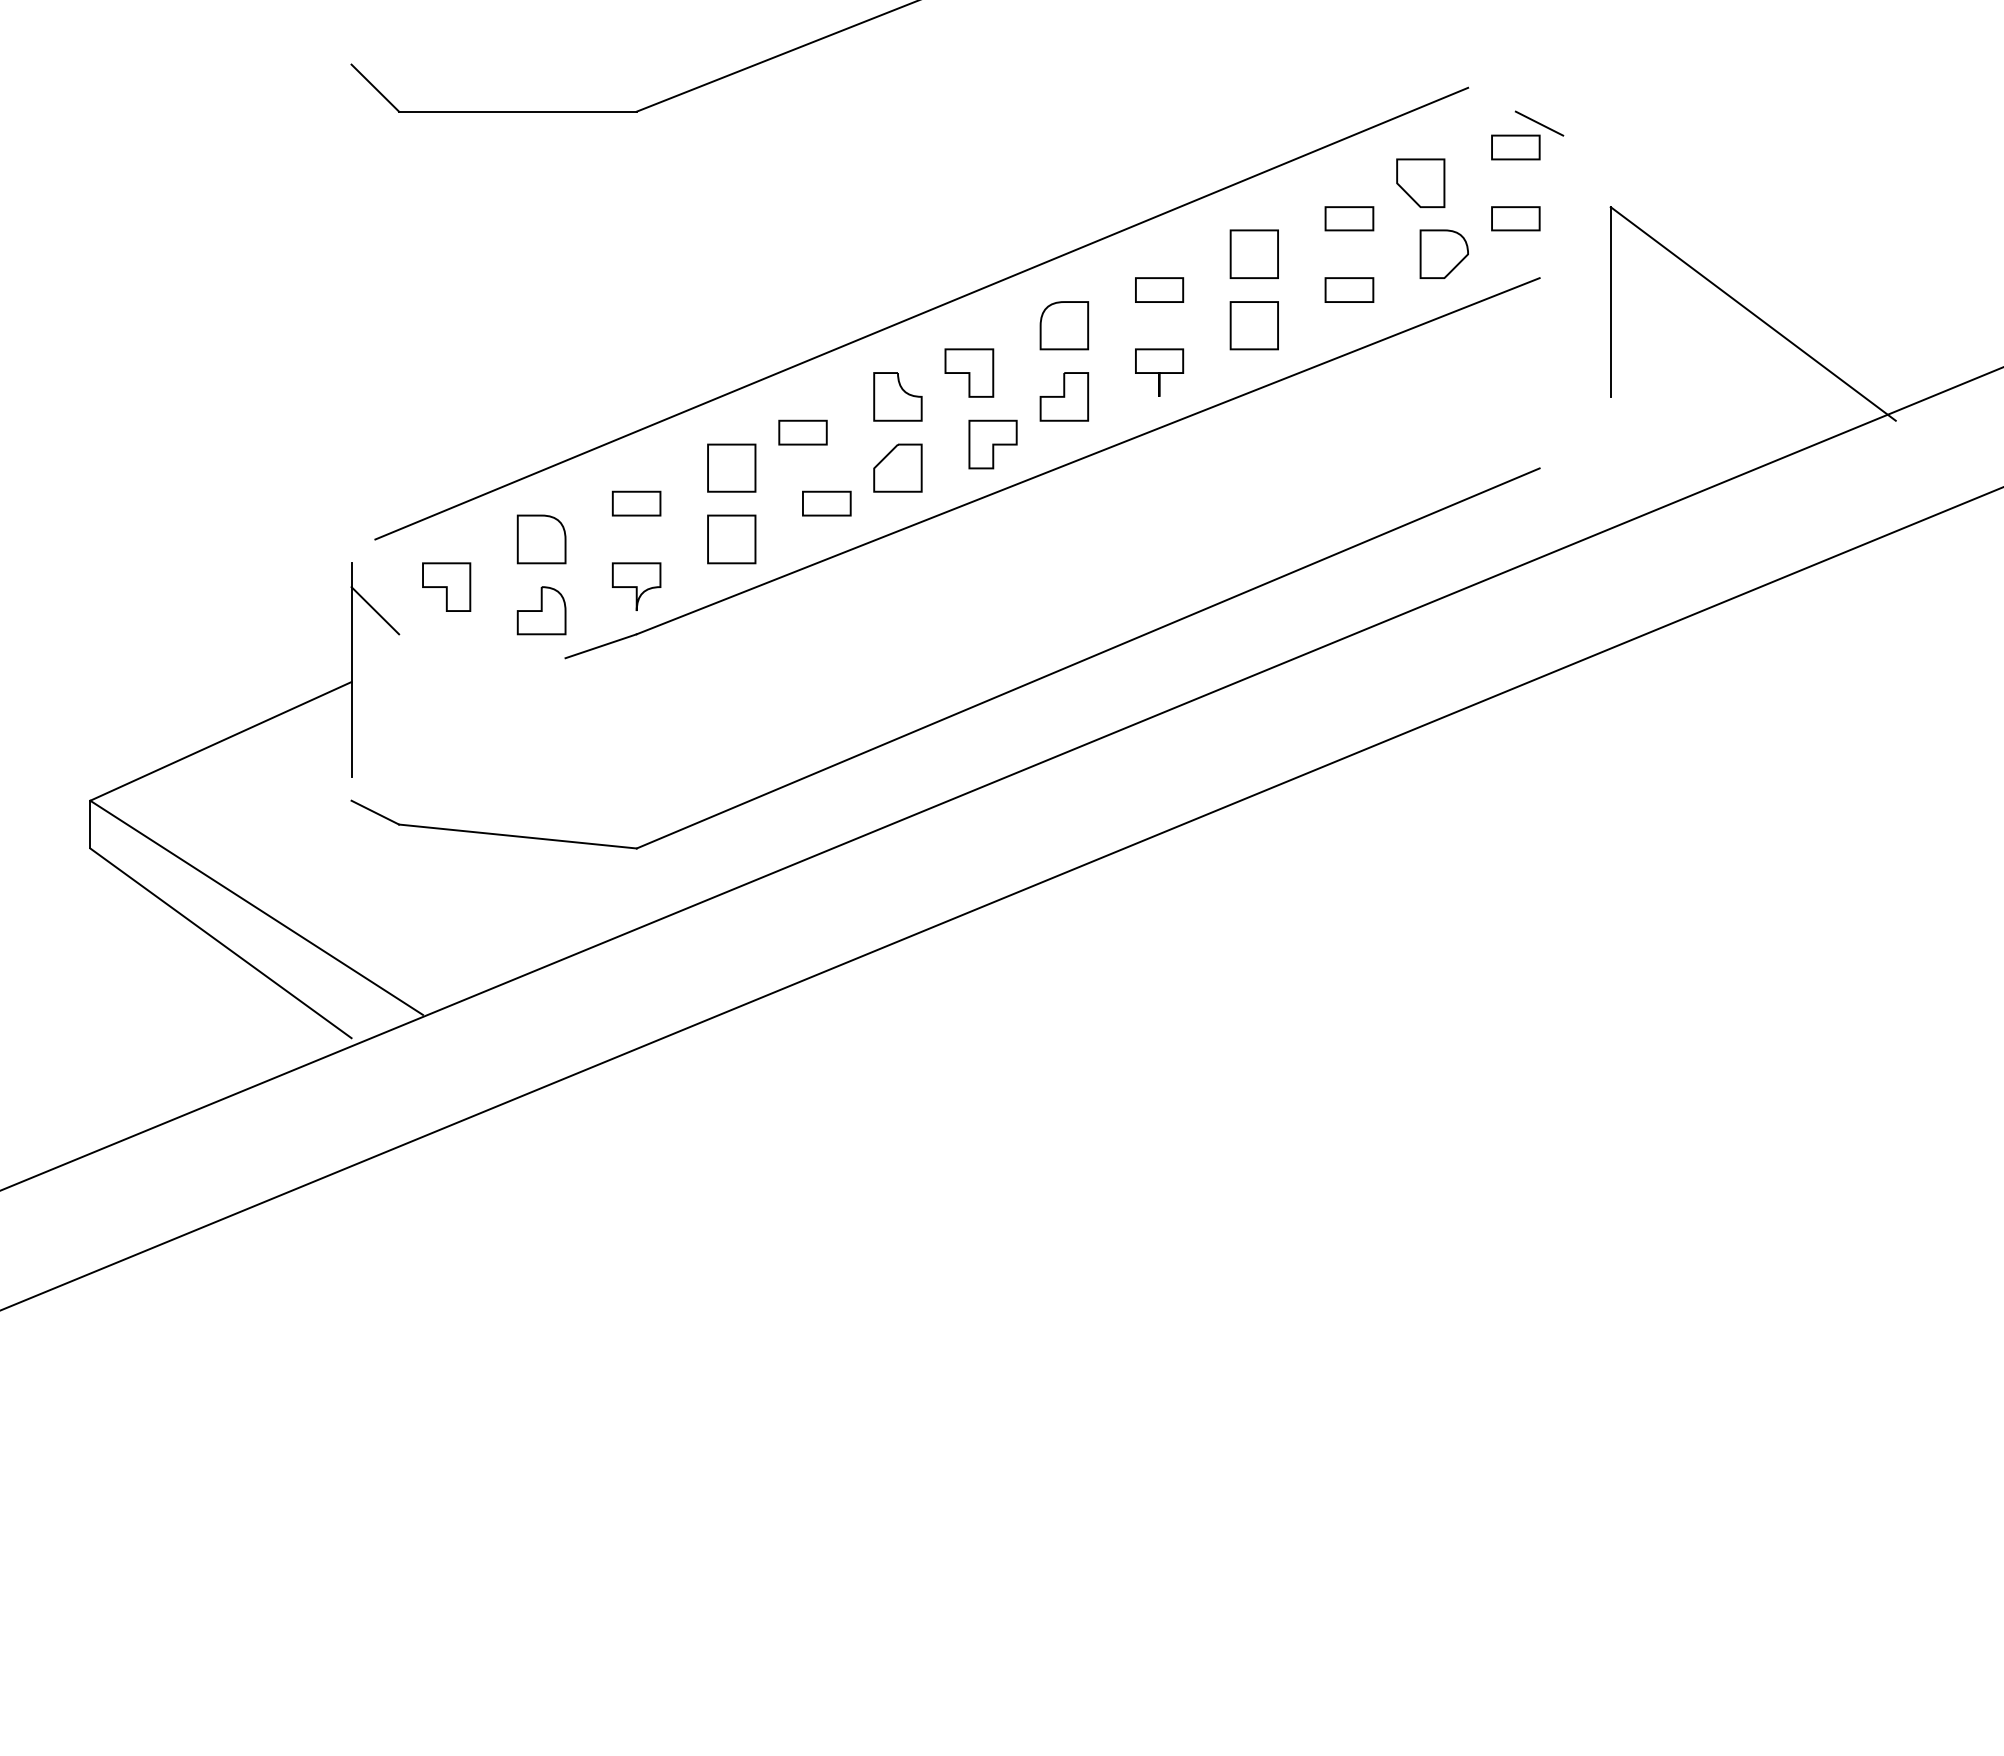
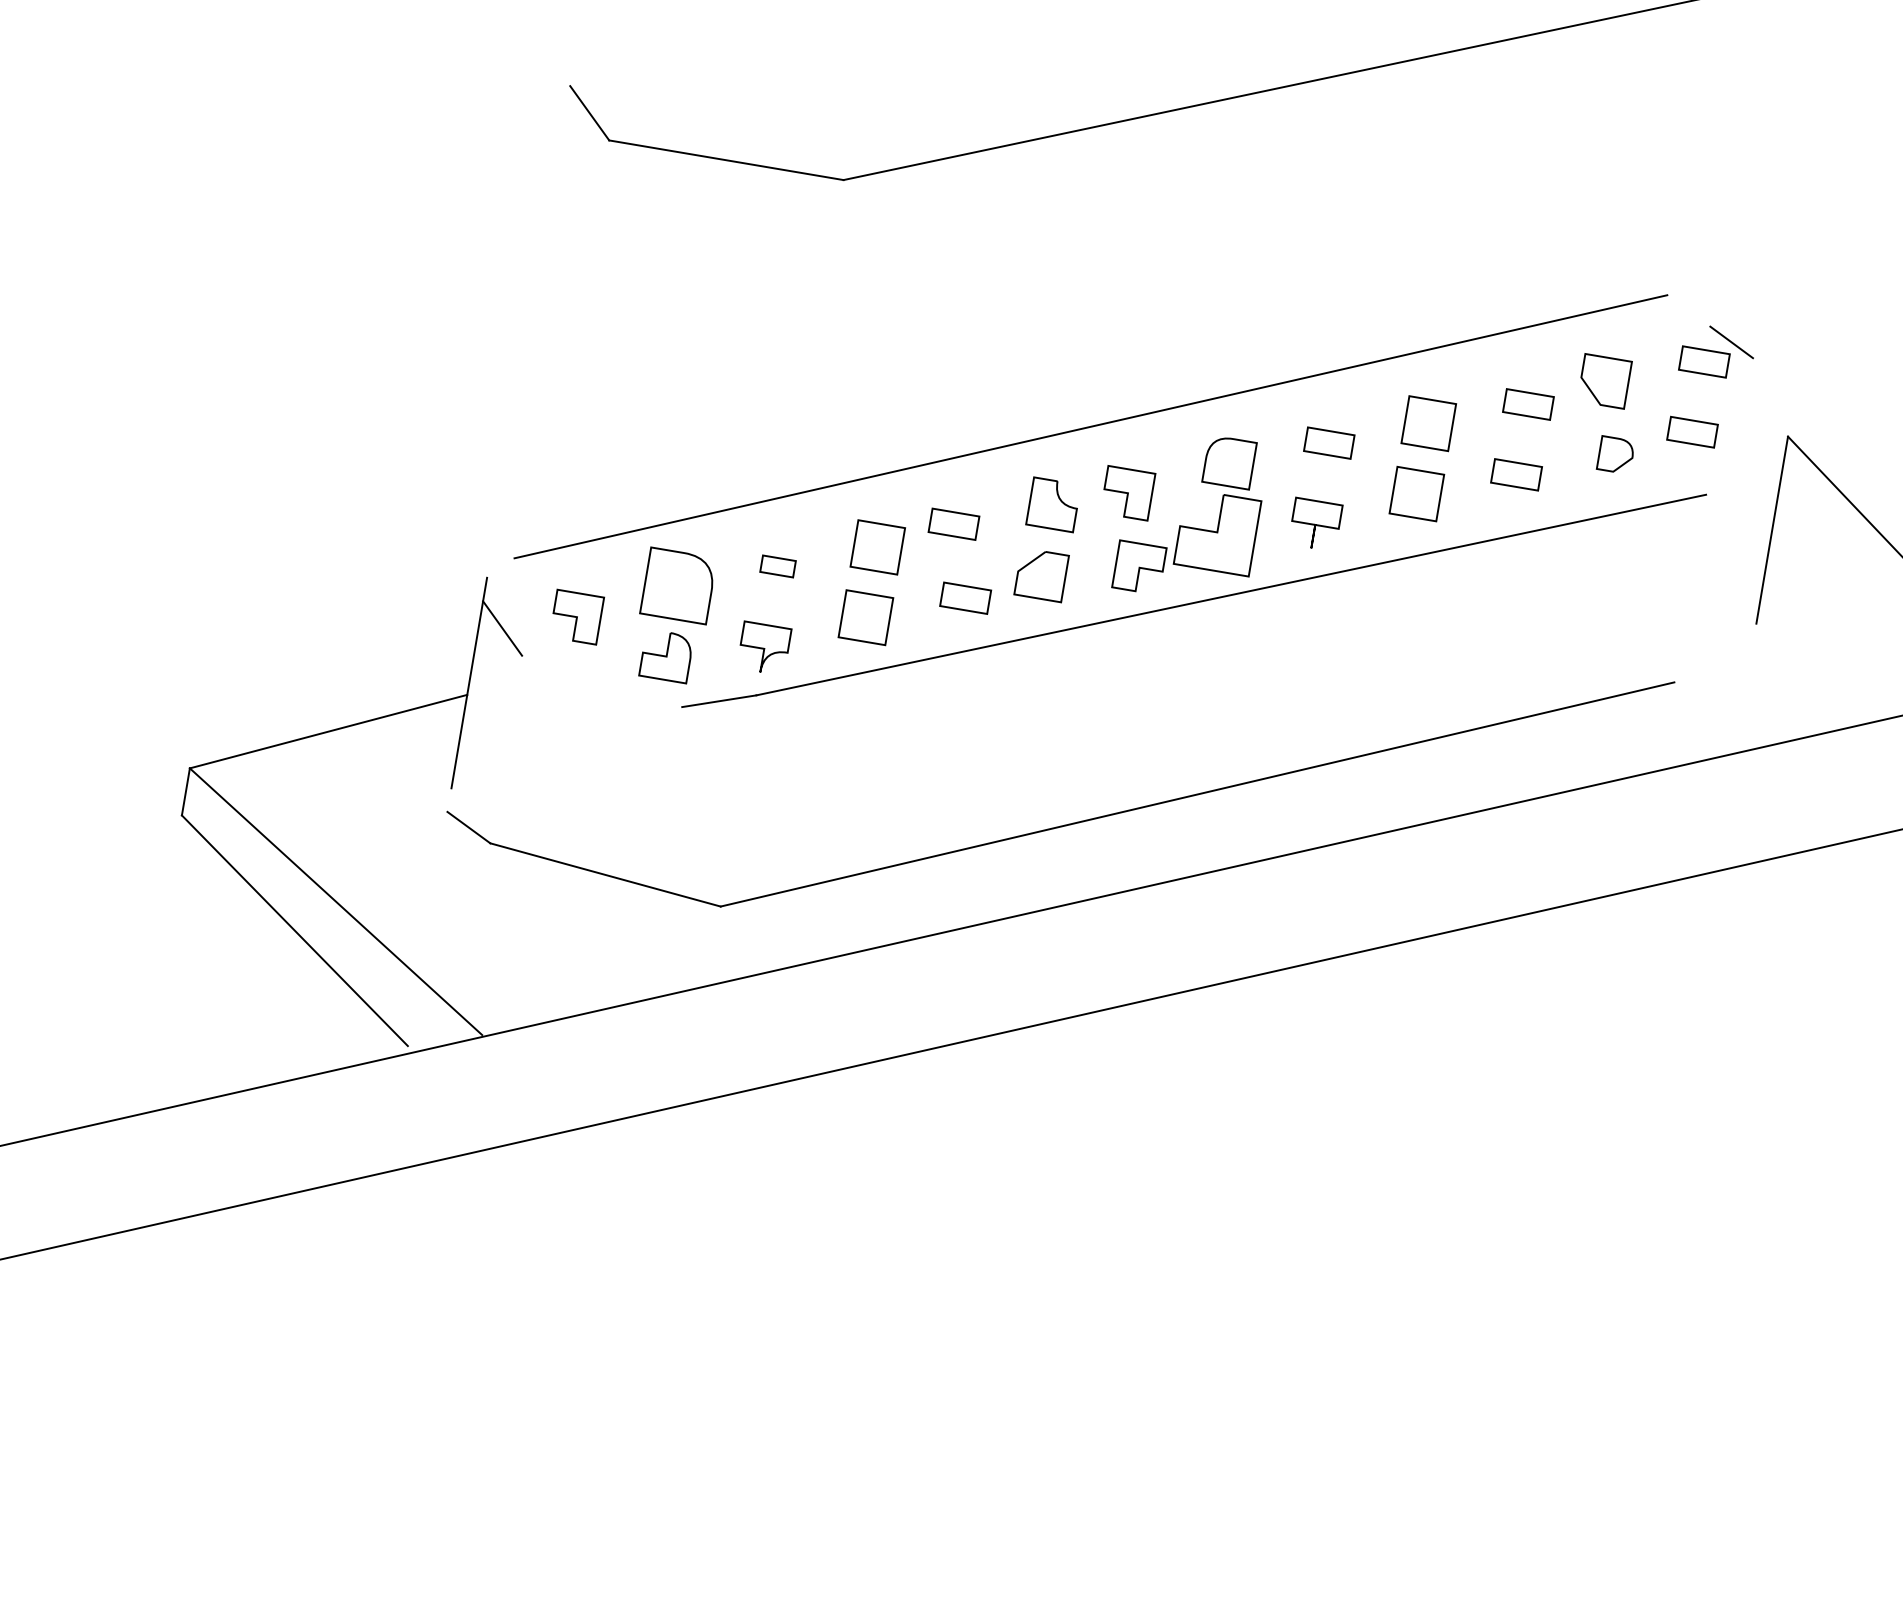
part: (1443, 253) -> (1615, 454), size x0.7
part: (1064, 396) -> (1217, 532), size x1.6
part: (636, 503) -> (777, 566), size x0.7
part: (541, 539) -> (678, 586), size x1.4

